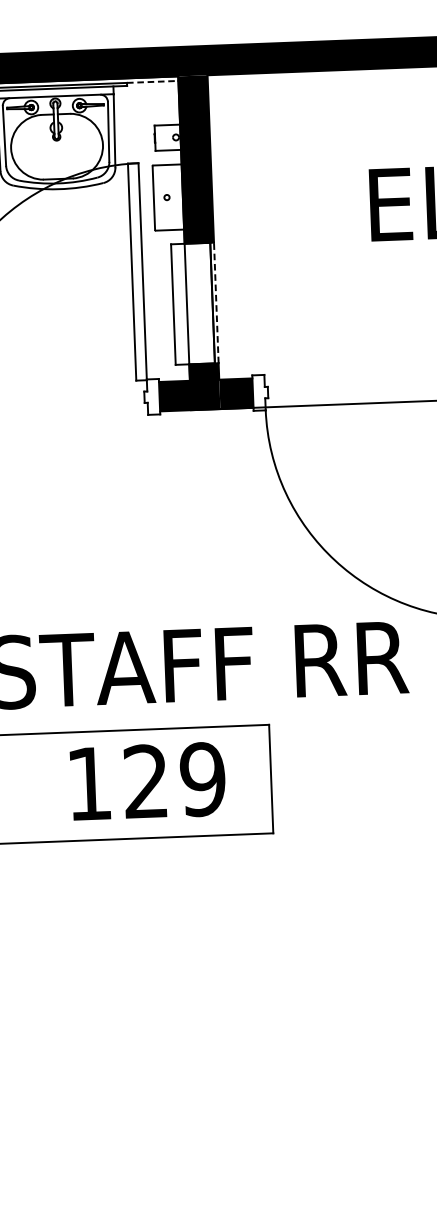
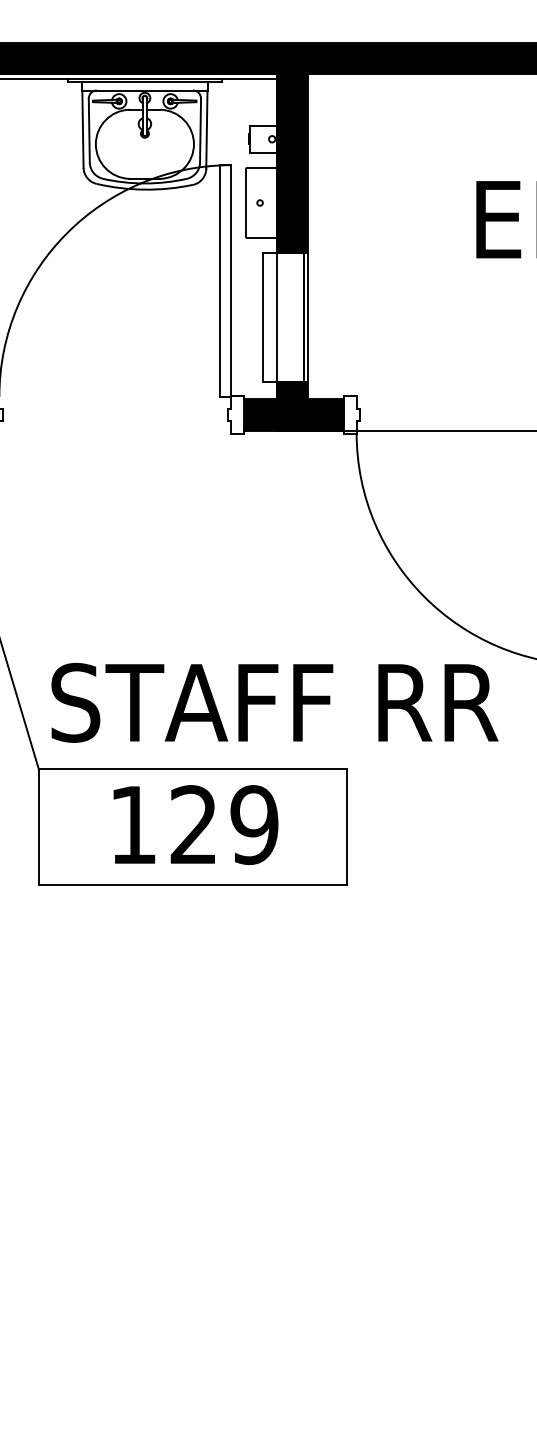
line: (153, 82) -> (250, 79), dashed -> solid
line: (216, 302) -> (308, 316), dashed -> solid
text: (147, 782) -> (195, 825), moved

